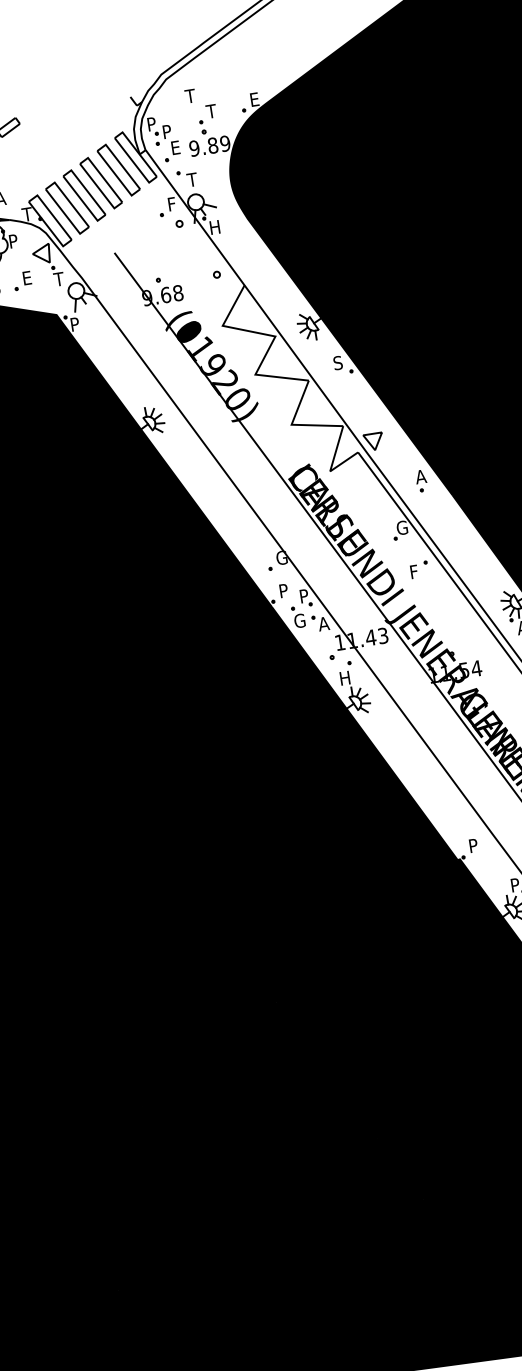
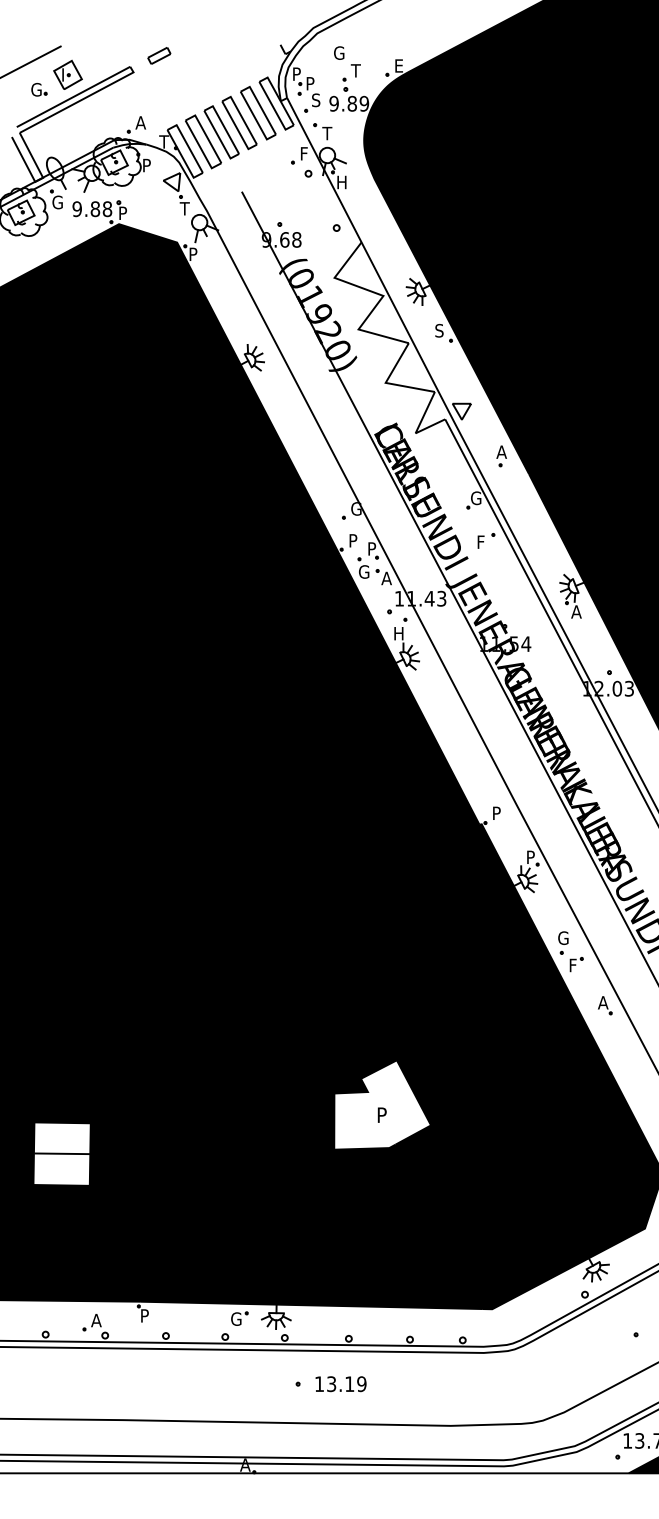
text: (190, 95) -> (338, 52), T -> G
text: (176, 147) -> (316, 100), E -> S
part: (22, 280) -> (149, 204), removed
fill: (403, 1160) -> (382, 1104), removed
fill: (84, 1261) -> (61, 1153), removed

